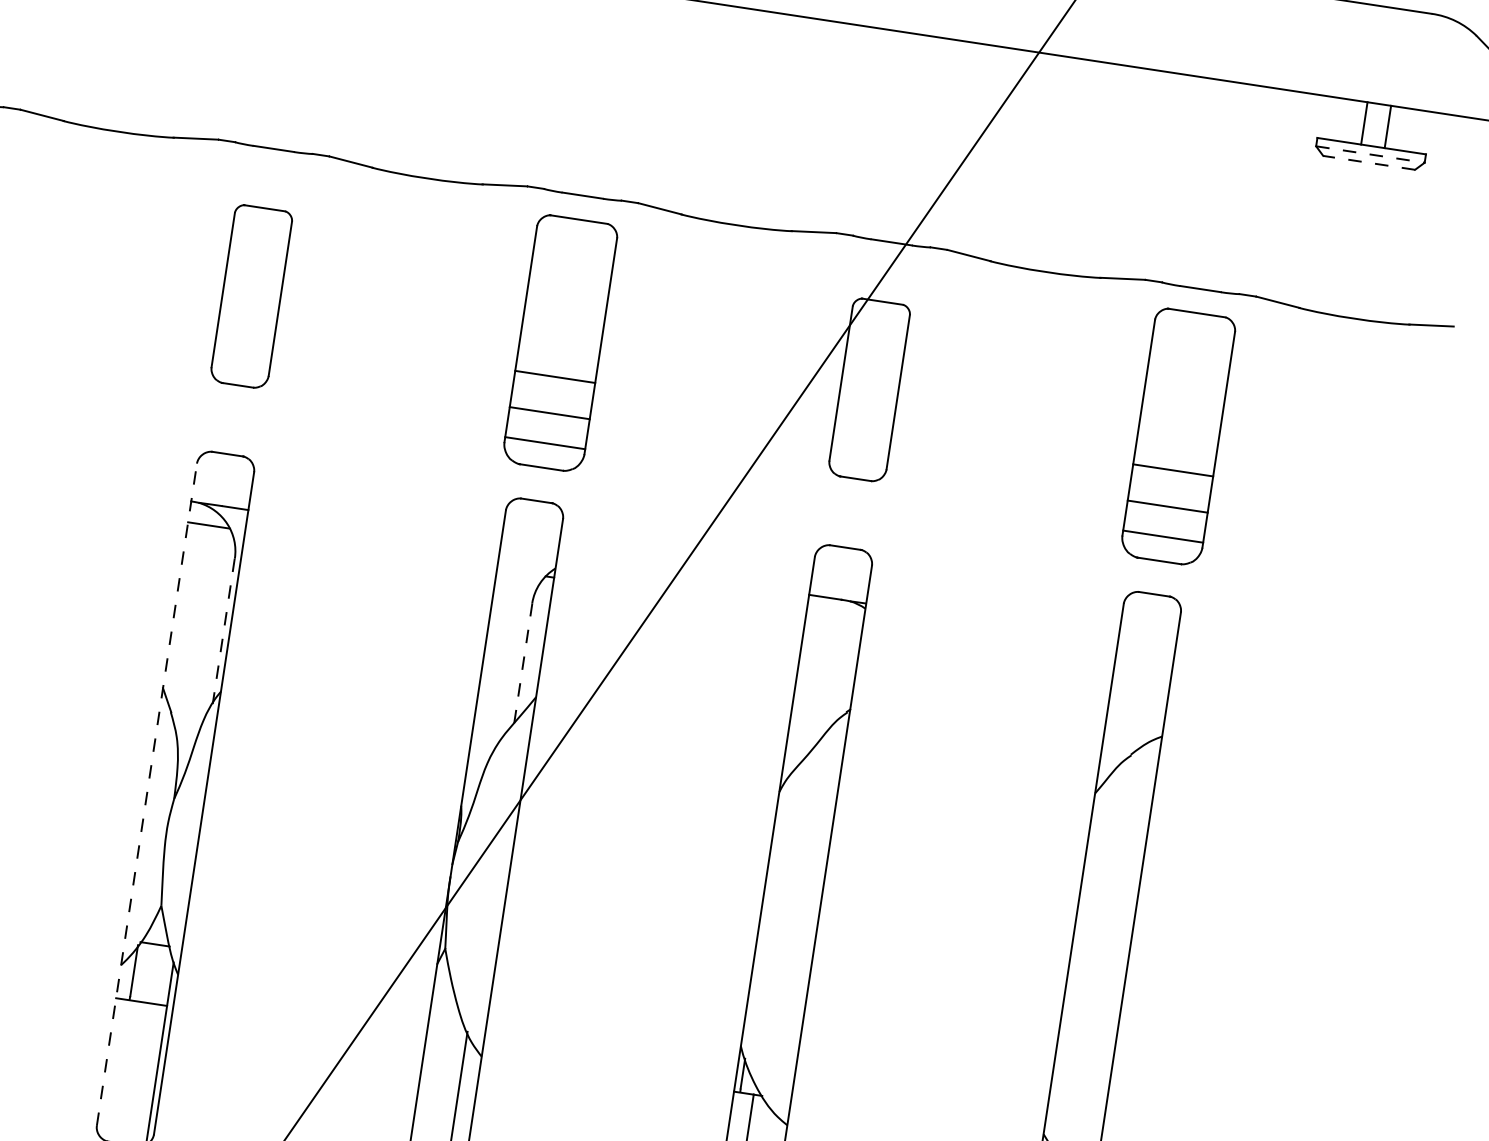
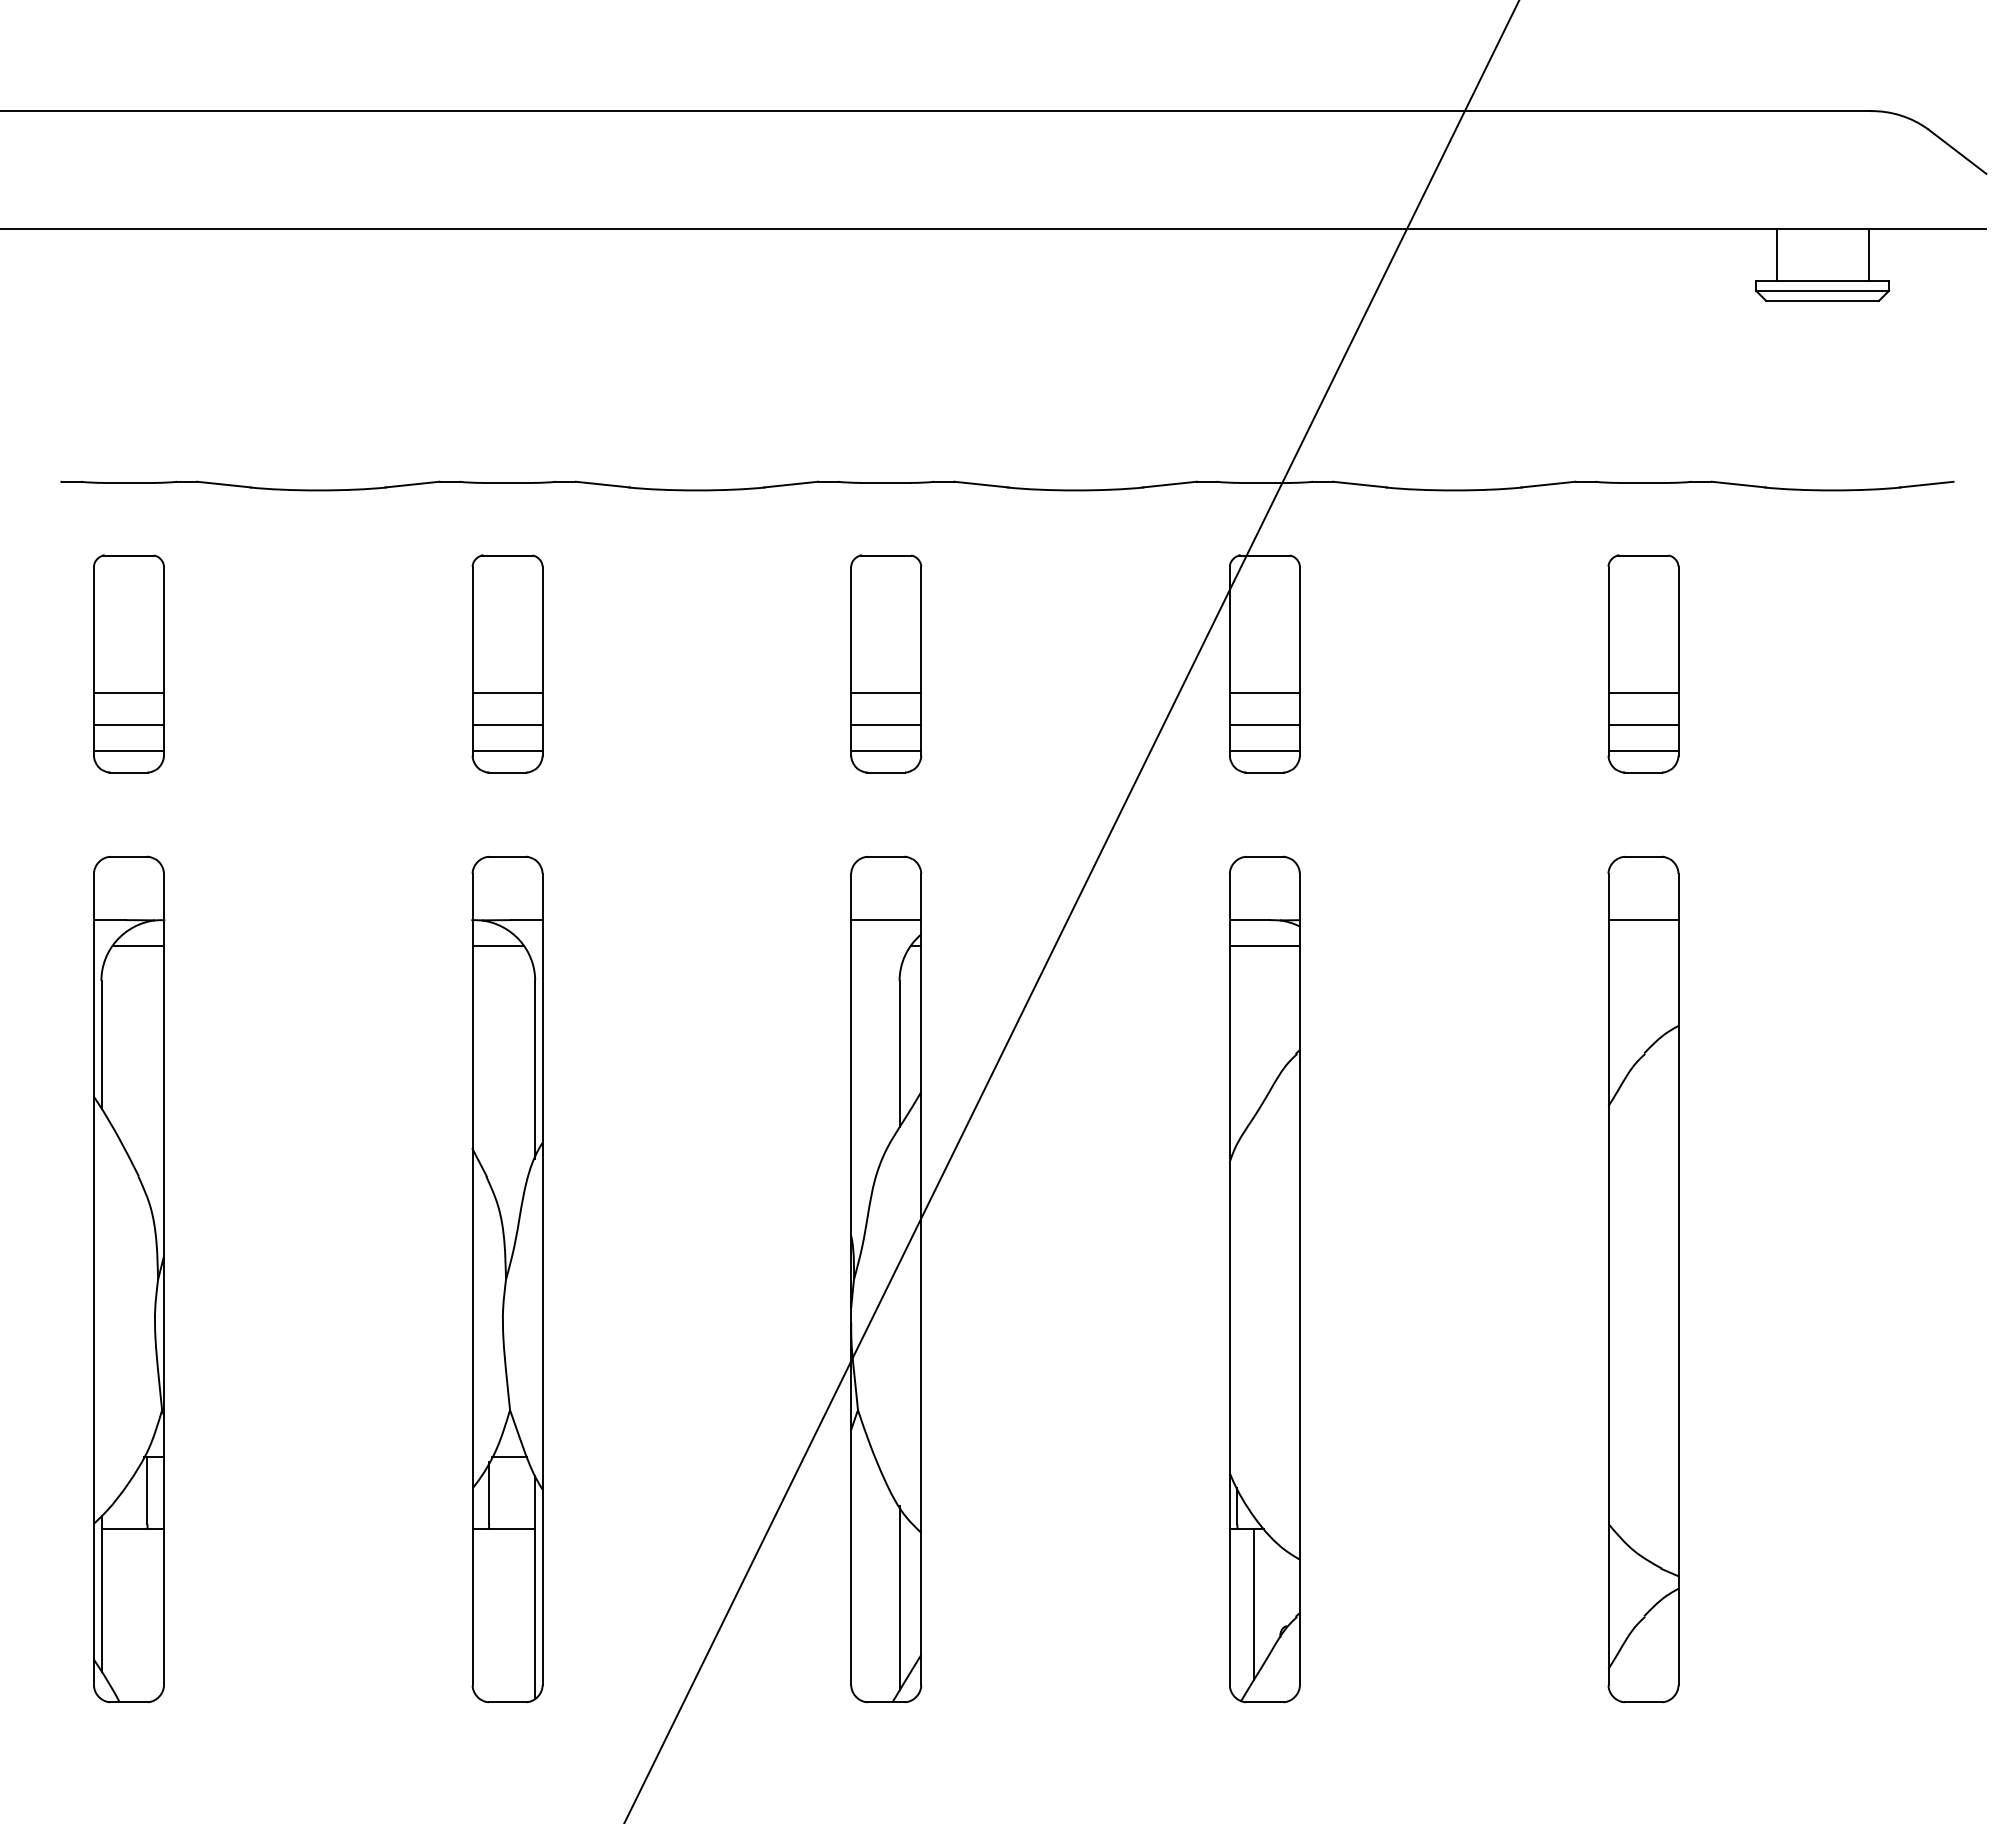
line: (1364, 123) -> (1868, 254), moved
line: (1387, 126) -> (1776, 254), moved
line: (1370, 154) -> (1822, 290), dashed -> solid
line: (1369, 163) -> (1822, 301), dashed -> solid
line: (247, 320) -> (507, 693), added
part: (560, 343) -> (886, 663), size x0.71
line: (243, 346) -> (507, 725), added
line: (240, 368) -> (507, 751), added
line: (865, 414) -> (1264, 693), added
part: (1178, 436) -> (1643, 663), size x0.71
line: (861, 440) -> (1264, 725), added
line: (858, 461) -> (1264, 751), added
line: (528, 552) -> (886, 920), added
line: (834, 619) -> (1264, 945), added
line: (224, 631) -> (535, 1070), dashed -> solid
line: (1146, 646) -> (1643, 920), added
line: (523, 662) -> (899, 1053), dashed -> solid
line: (146, 794) -> (472, 1279), dashed -> solid

